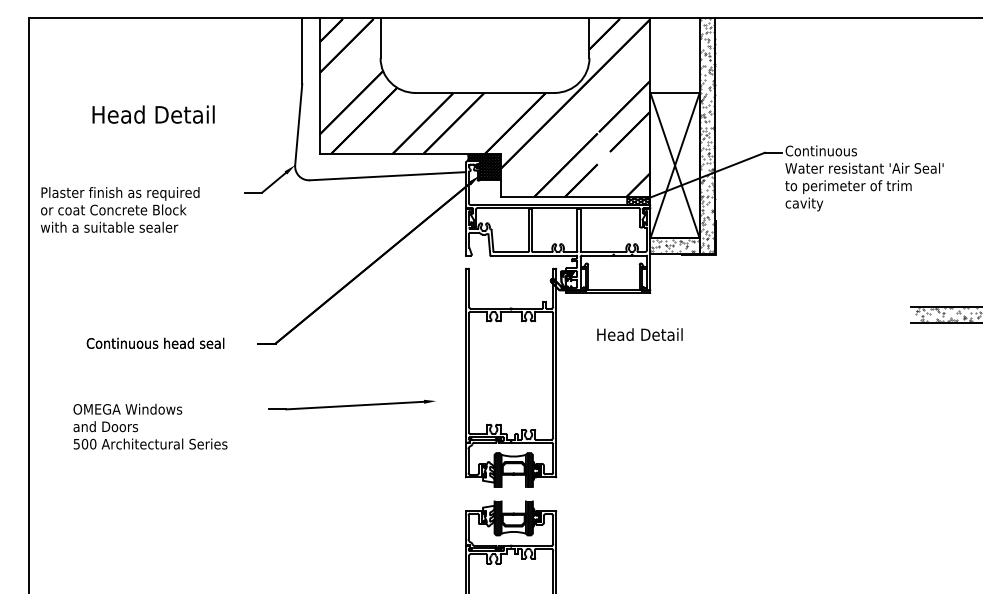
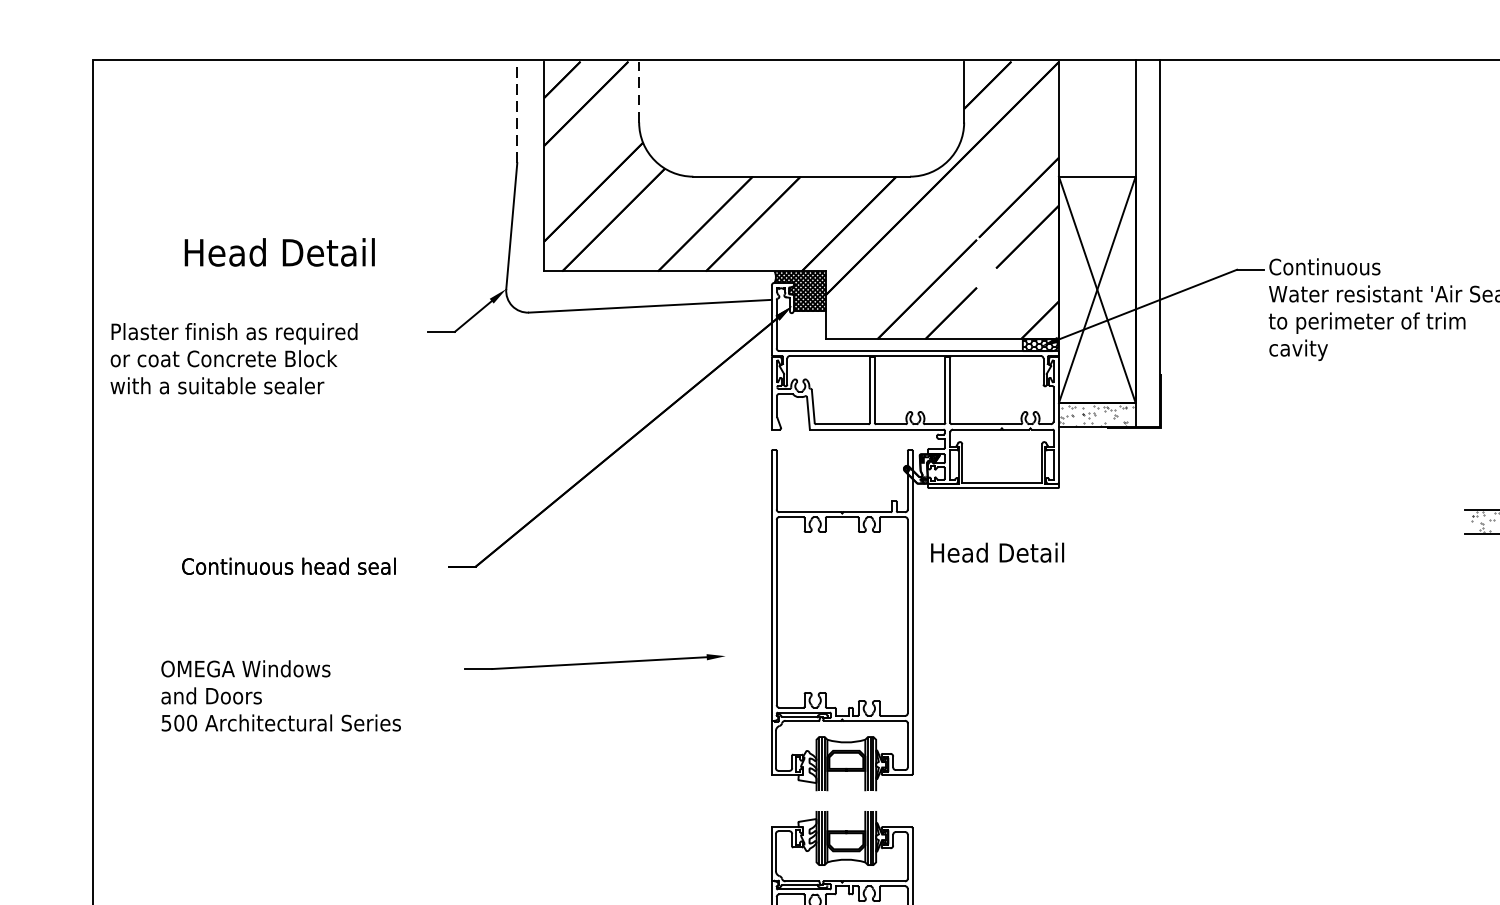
line: (380, 38) -> (639, 91), solid -> dashed
line: (302, 51) -> (517, 112), solid -> dashed
text: (153, 114) -> (279, 252), moved
hatch: (707, 135) -> (1147, 242), removed
text: (639, 334) -> (996, 552), moved

